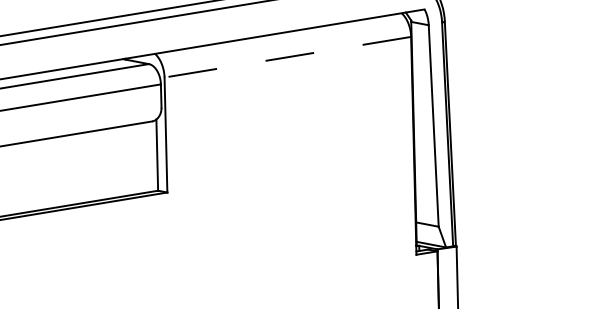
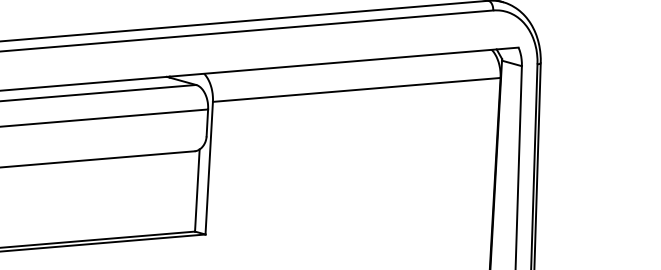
line: (287, 57) -> (356, 90), dashed -> solid

